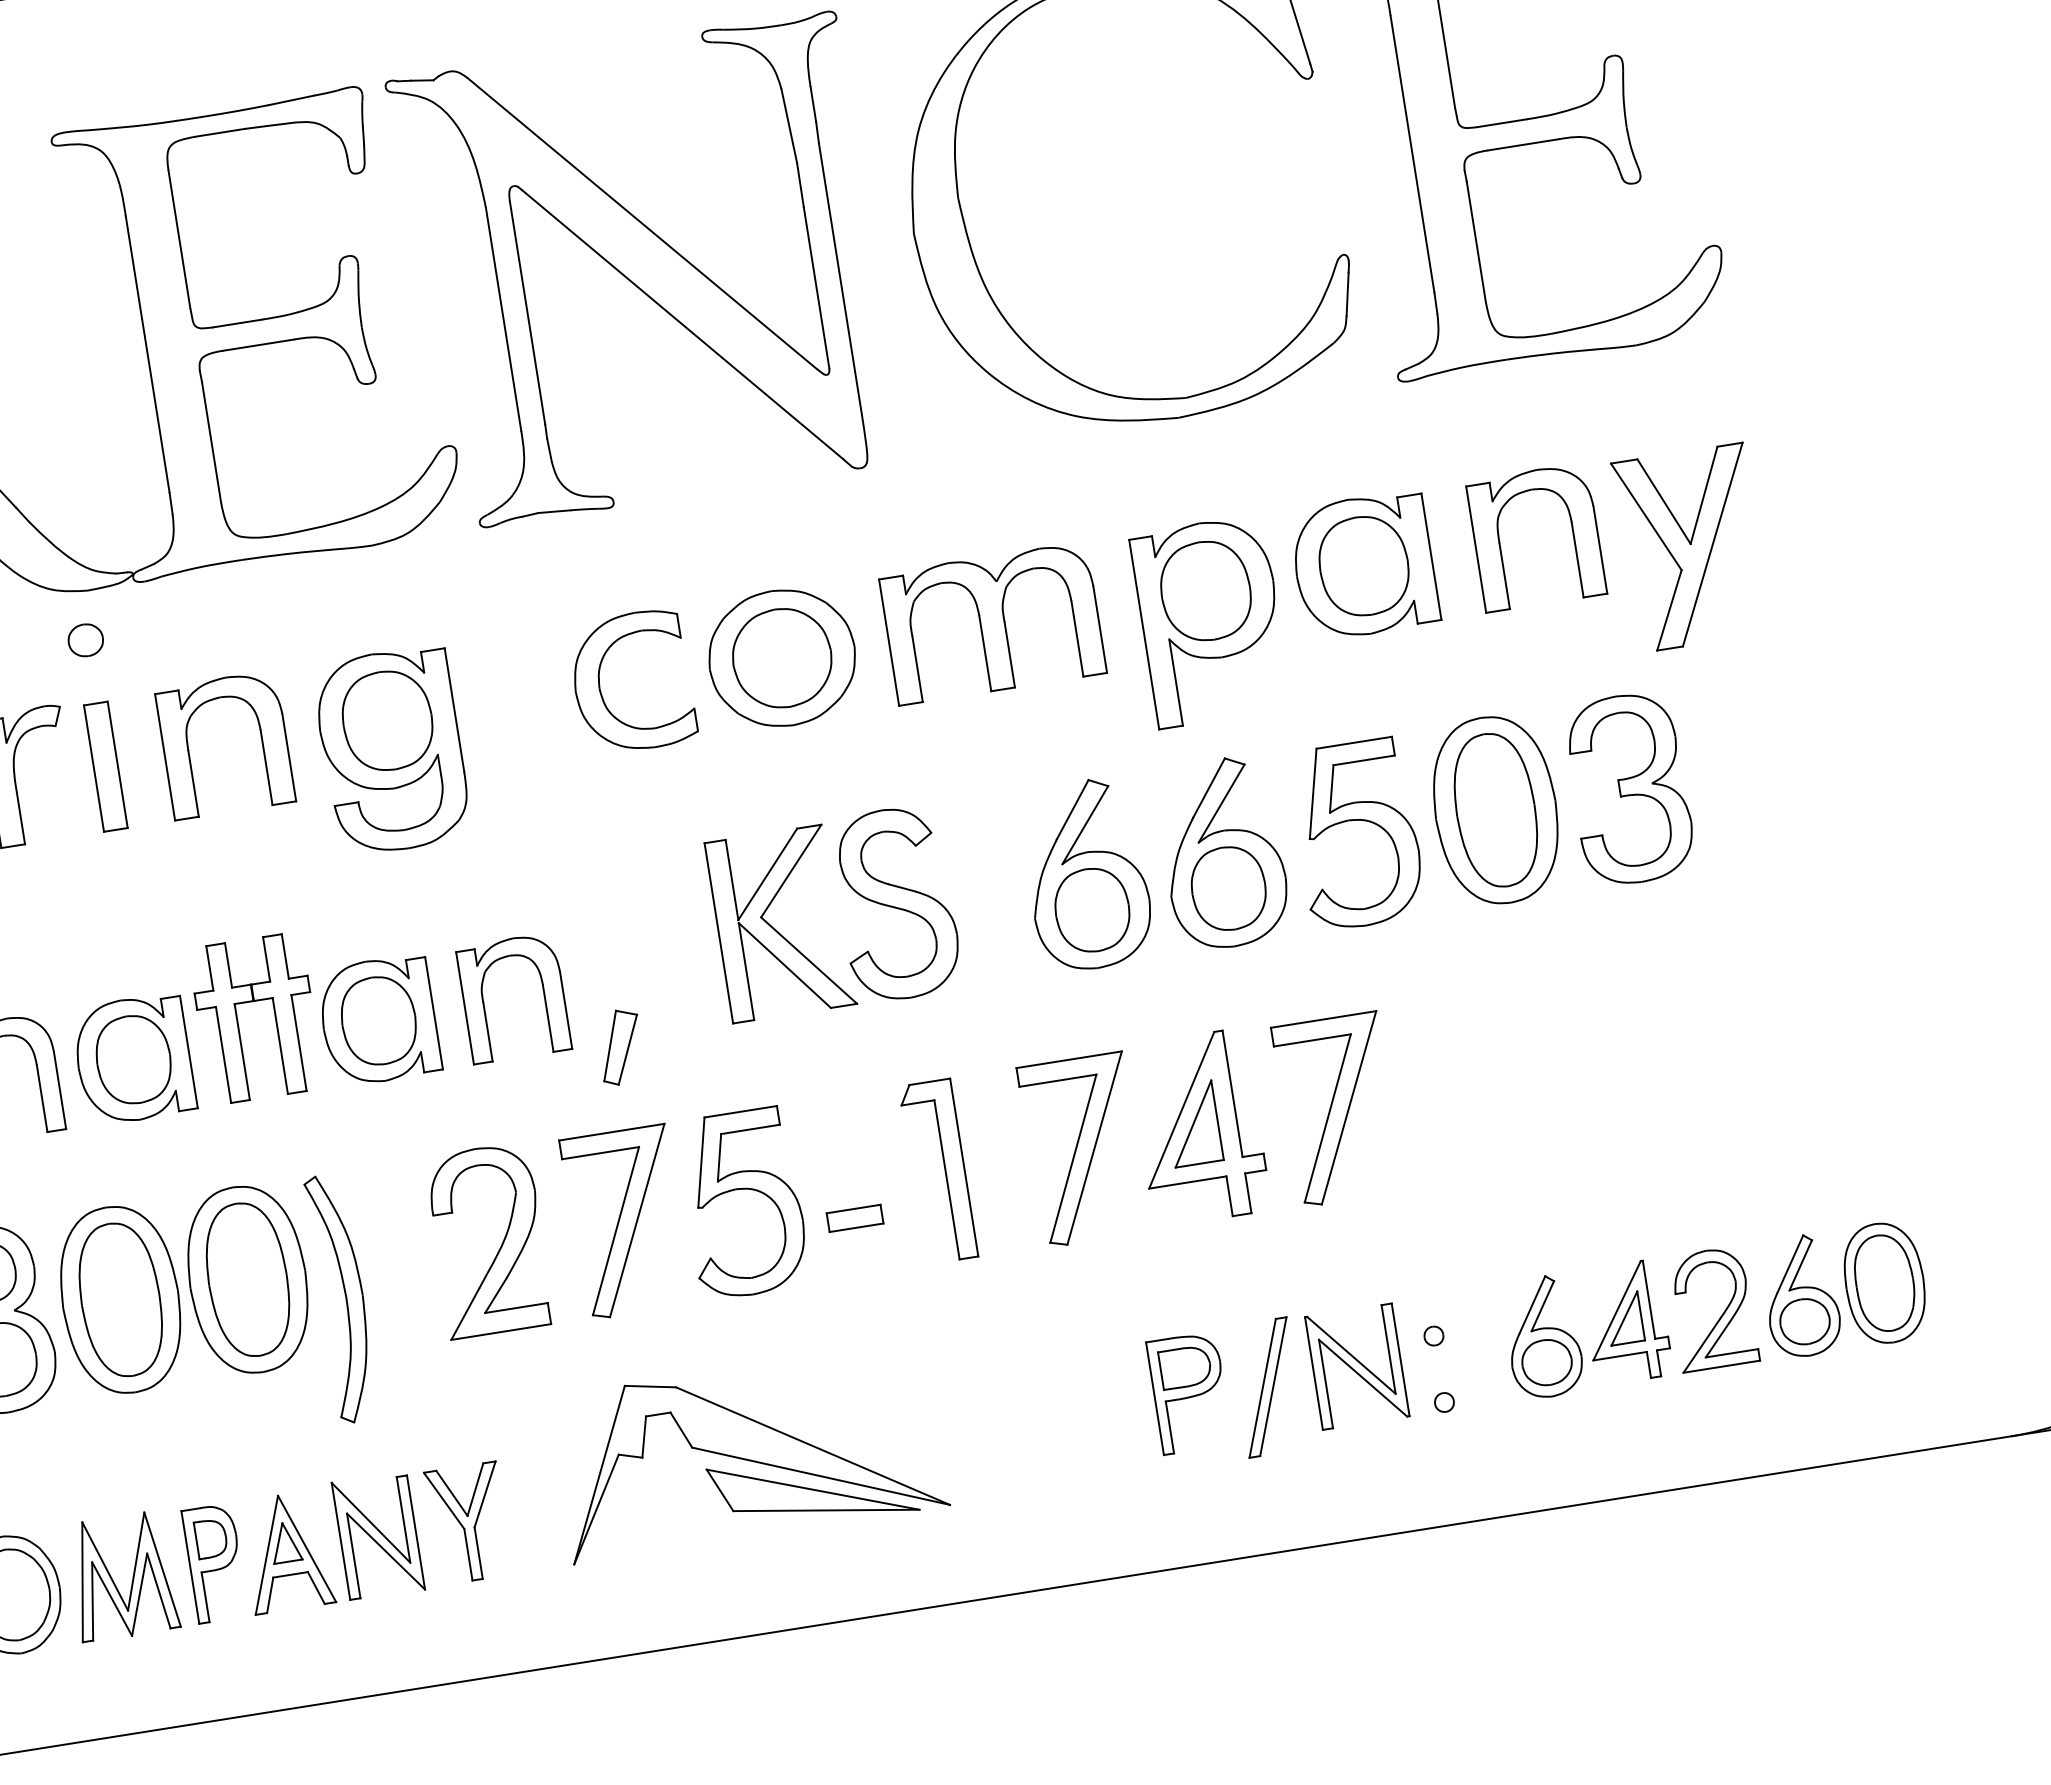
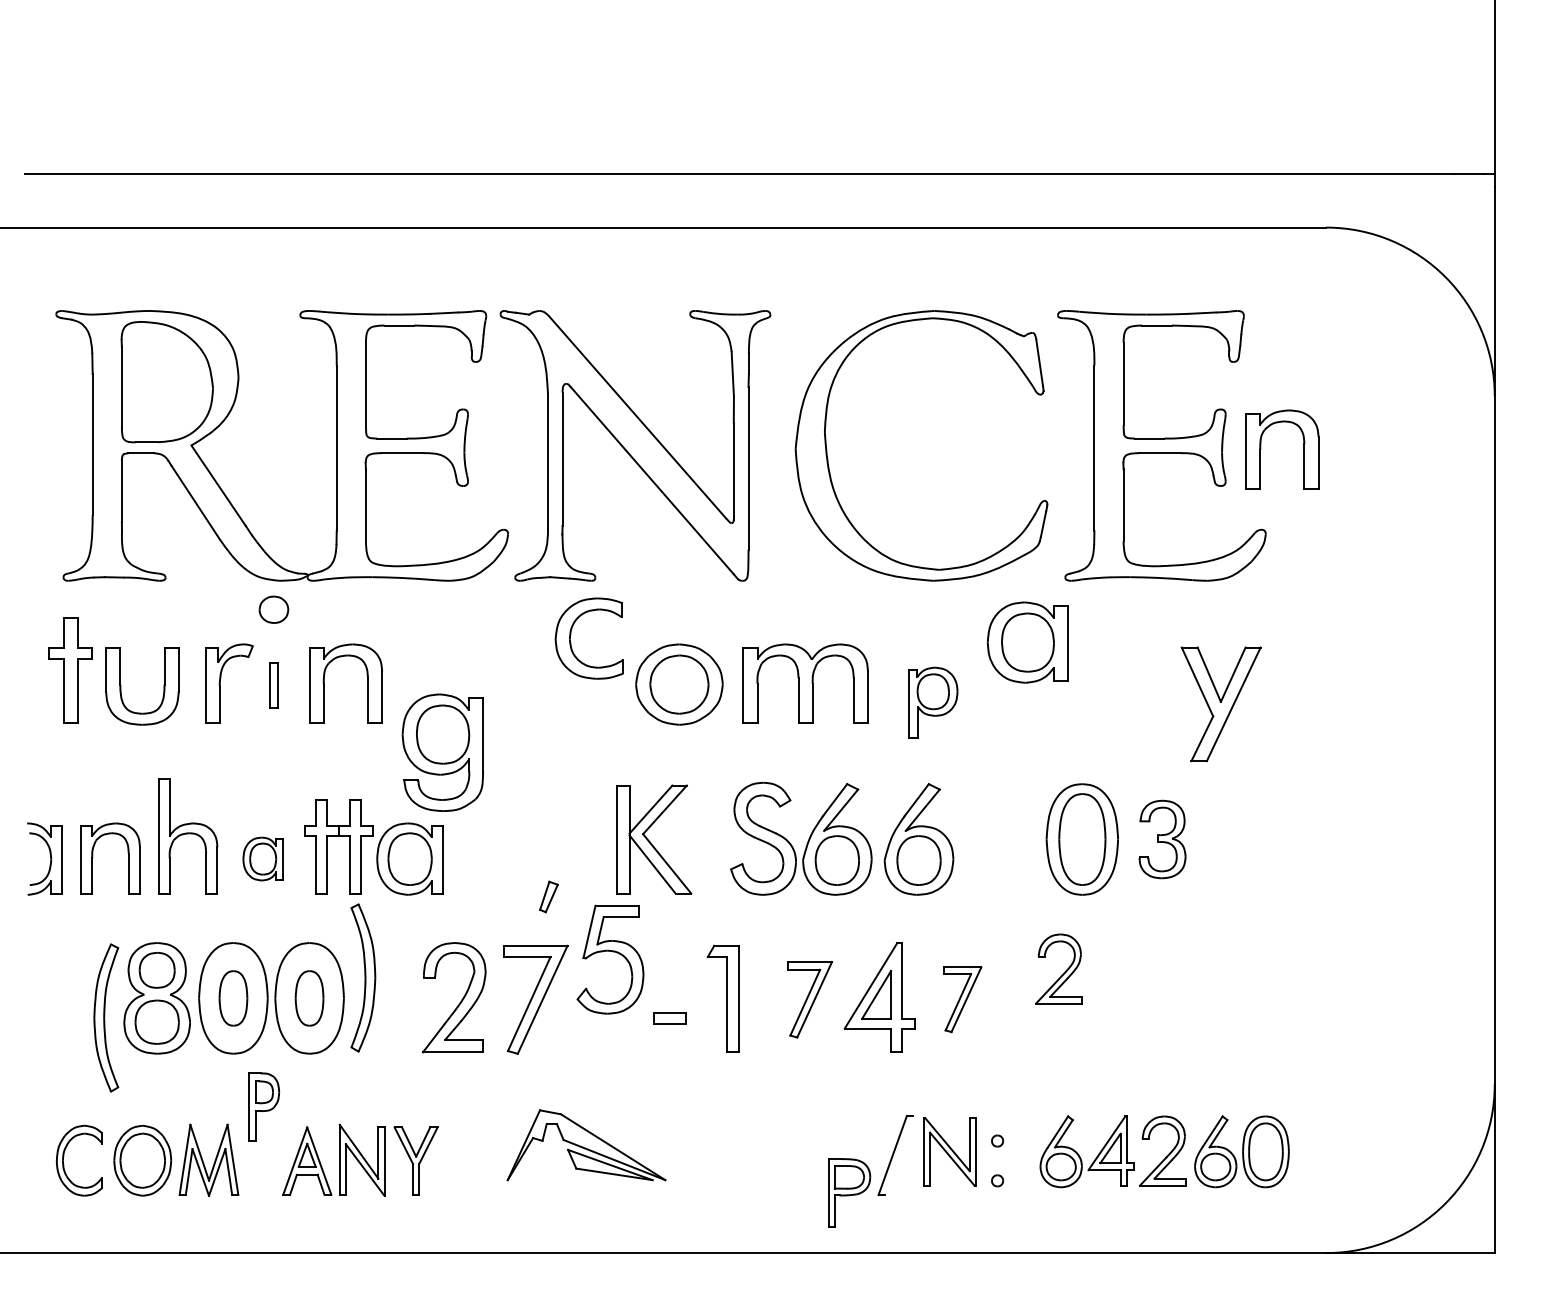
part: (1501, 542) -> (1261, 449), moved
part: (1363, 566) -> (1027, 642), moved
part: (1211, 620) -> (933, 702), size x0.6
part: (86, 639) -> (274, 609), size x1.4
part: (601, 681) -> (571, 635), moved
part: (391, 750) -> (442, 752), moved
part: (104, 767) -> (273, 685), size x0.6
part: (1629, 789) -> (1162, 839), size x0.7
part: (1355, 822) -> (999, 833), removed
part: (896, 903) -> (763, 838), moved
part: (542, 993) -> (508, 858), removed
part: (1499, 1037) -> (1063, 972), added
part: (619, 1046) -> (548, 896), size x0.7
part: (132, 1058) -> (262, 858), size x0.6
part: (1337, 1109) -> (962, 999), size x0.6
part: (1082, 1149) -> (809, 999), size x0.7
part: (745, 1190) -> (612, 952), moved
part: (247, 1280) -> (309, 998), size x0.6
part: (342, 1297) -> (363, 977), moved
part: (120, 1300) -> (233, 998), size x0.6
line: (1272, 1386) -> (898, 1155), removed
part: (1189, 1392) -> (849, 1192), moved
part: (748, 1452) -> (586, 1145), size x0.7
part: (215, 1562) -> (264, 1106), moved

